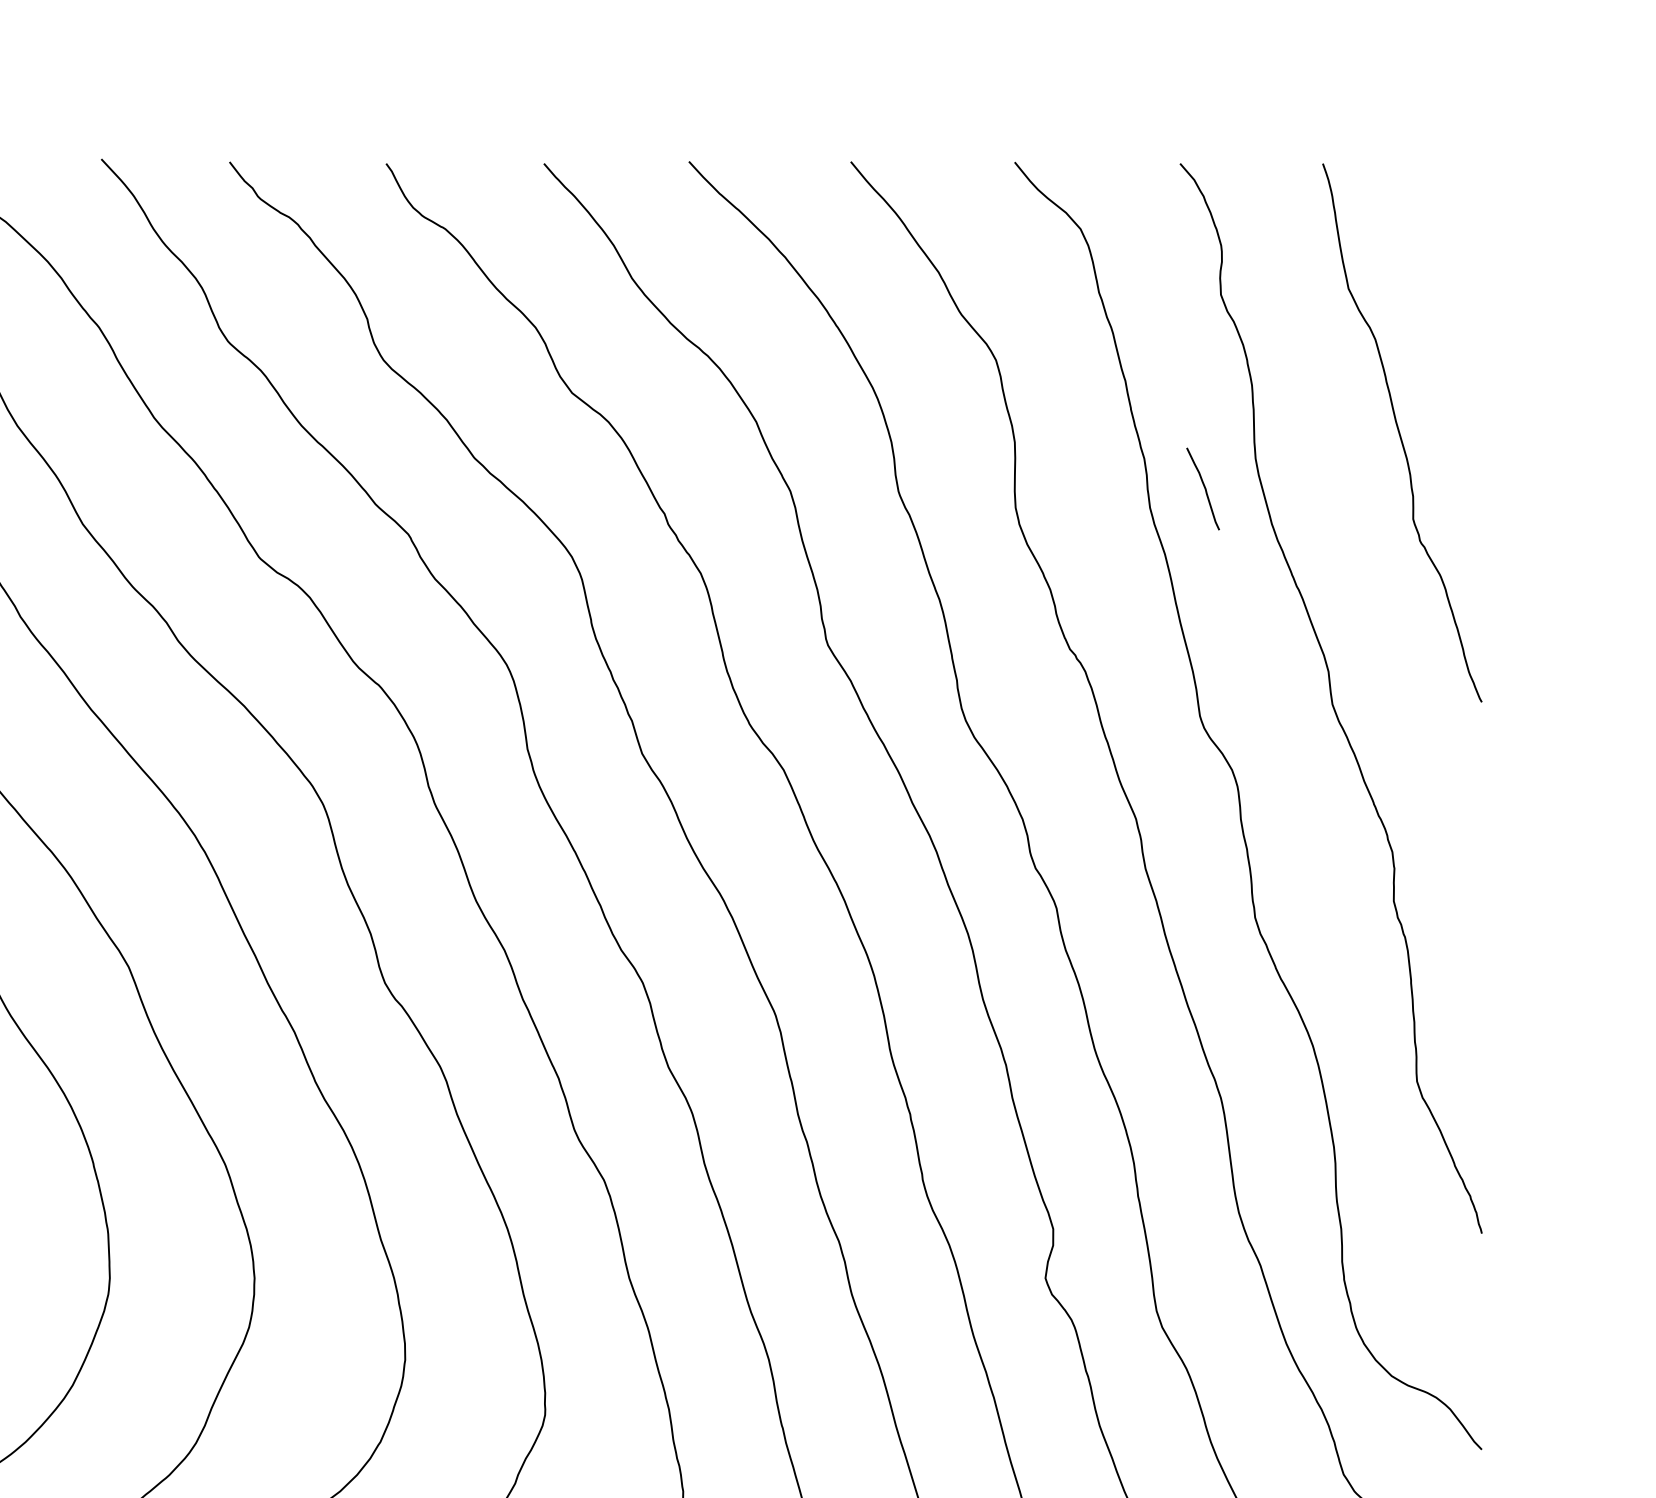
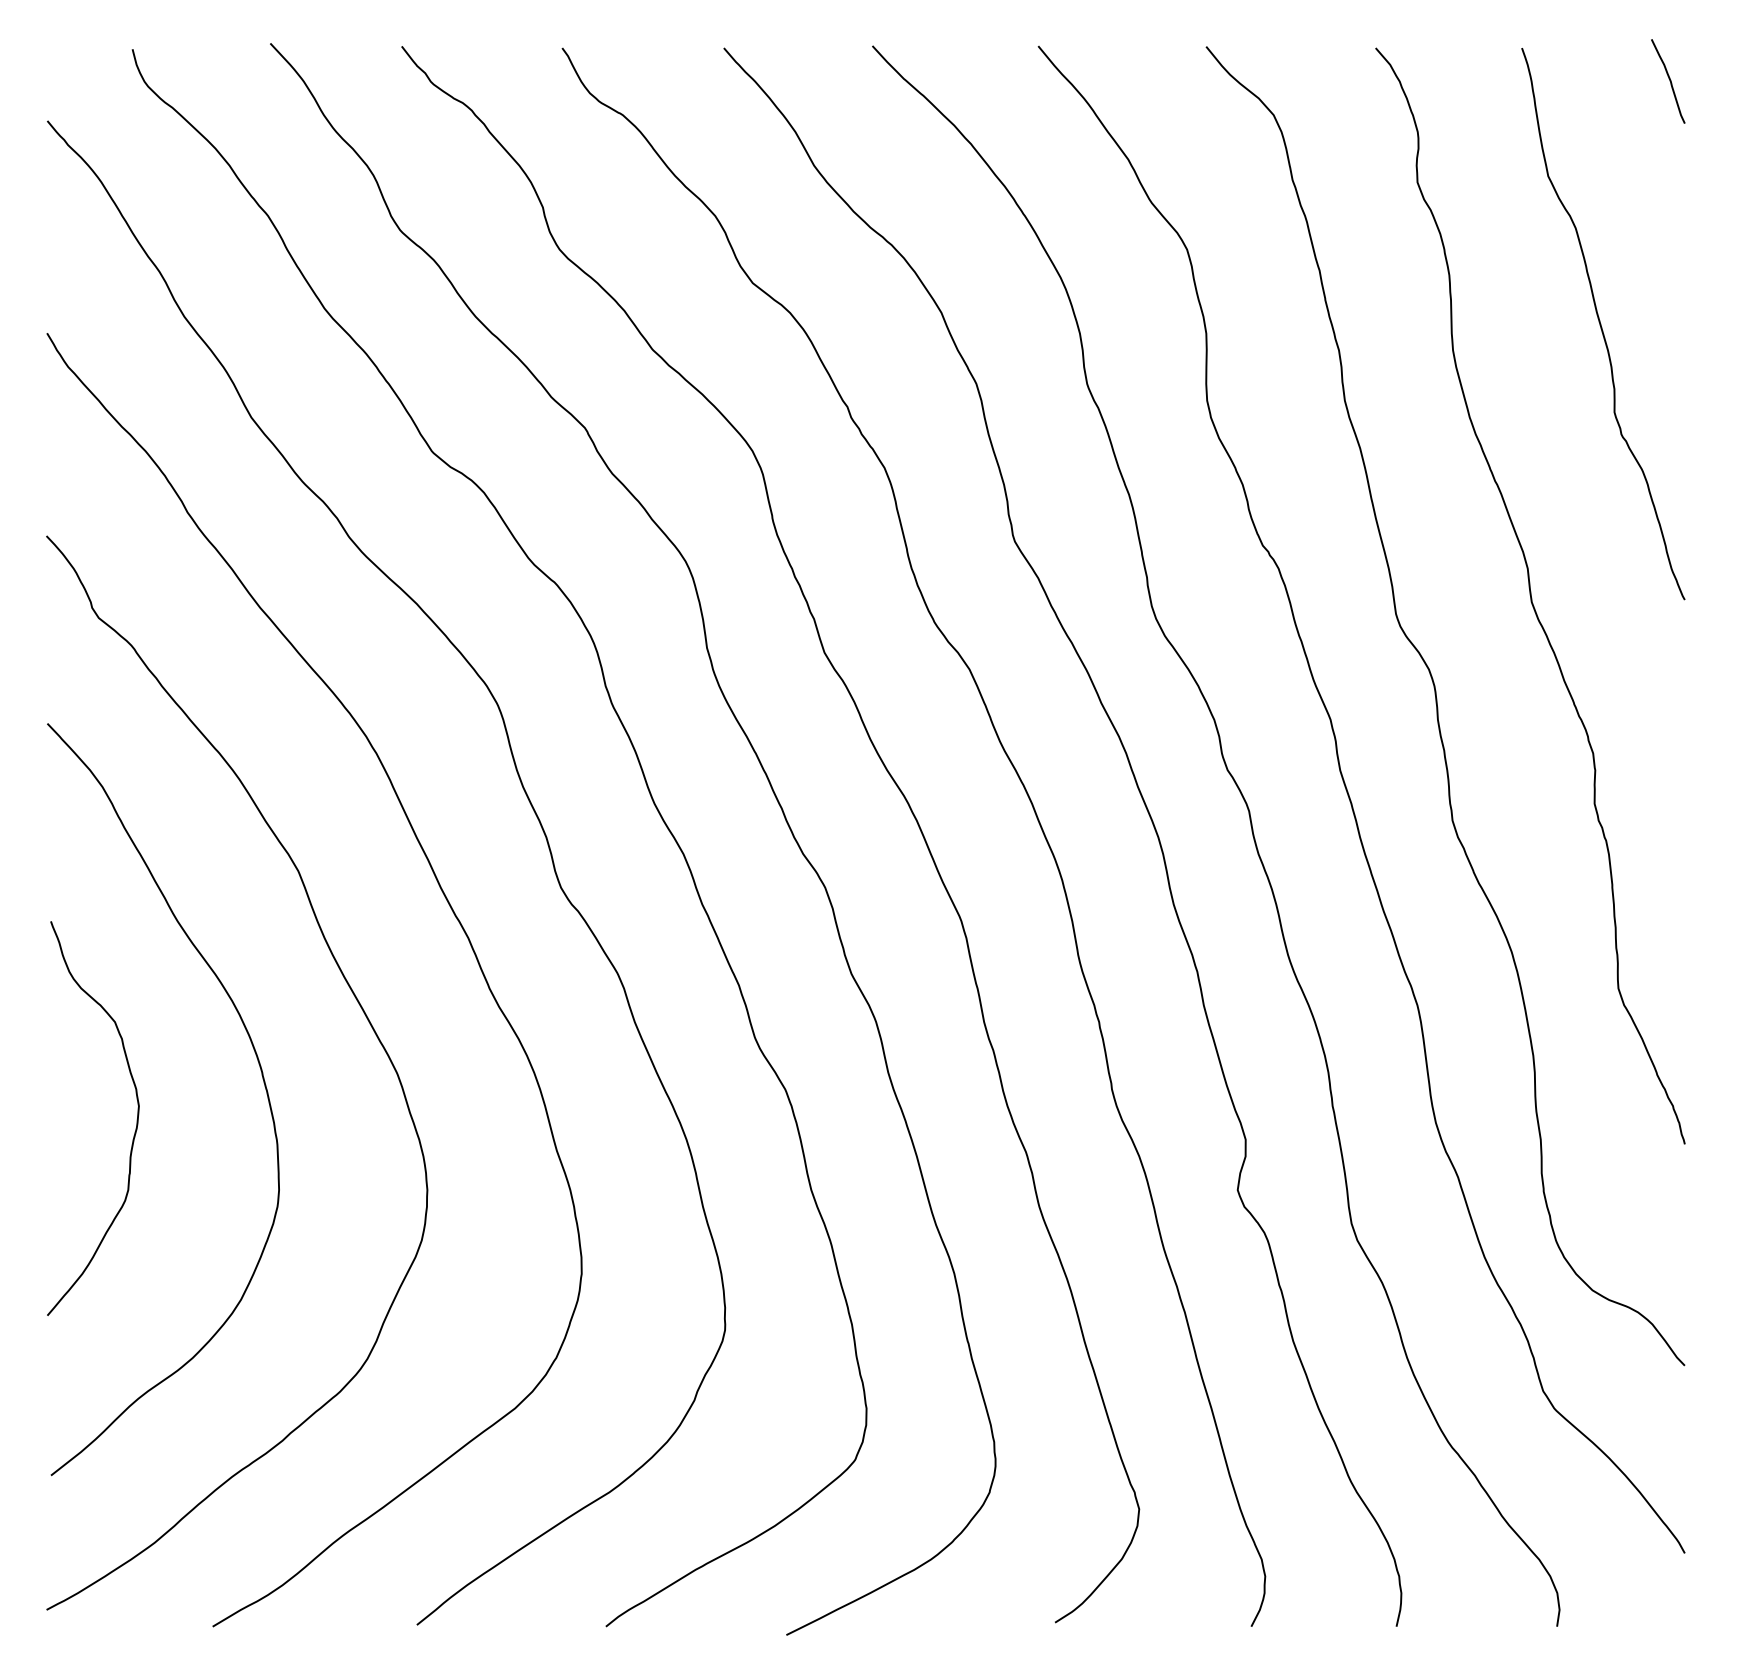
curve: (1204, 489) -> (1669, 81), moved

